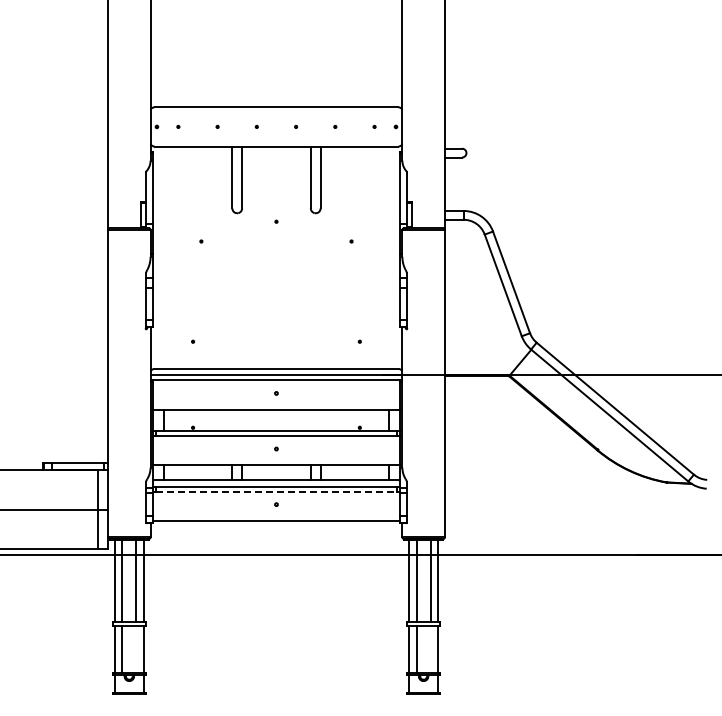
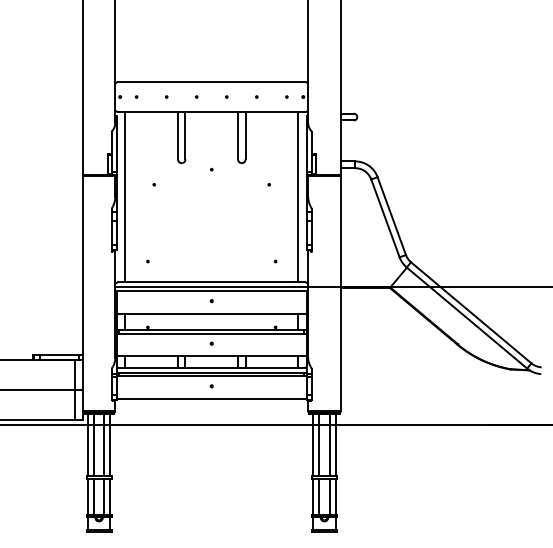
line: (163, 257) -> (125, 197), added
line: (389, 257) -> (298, 197), added
line: (276, 491) -> (211, 376), dashed -> solid
line: (136, 649) -> (104, 497), added
line: (430, 649) -> (329, 497), added

